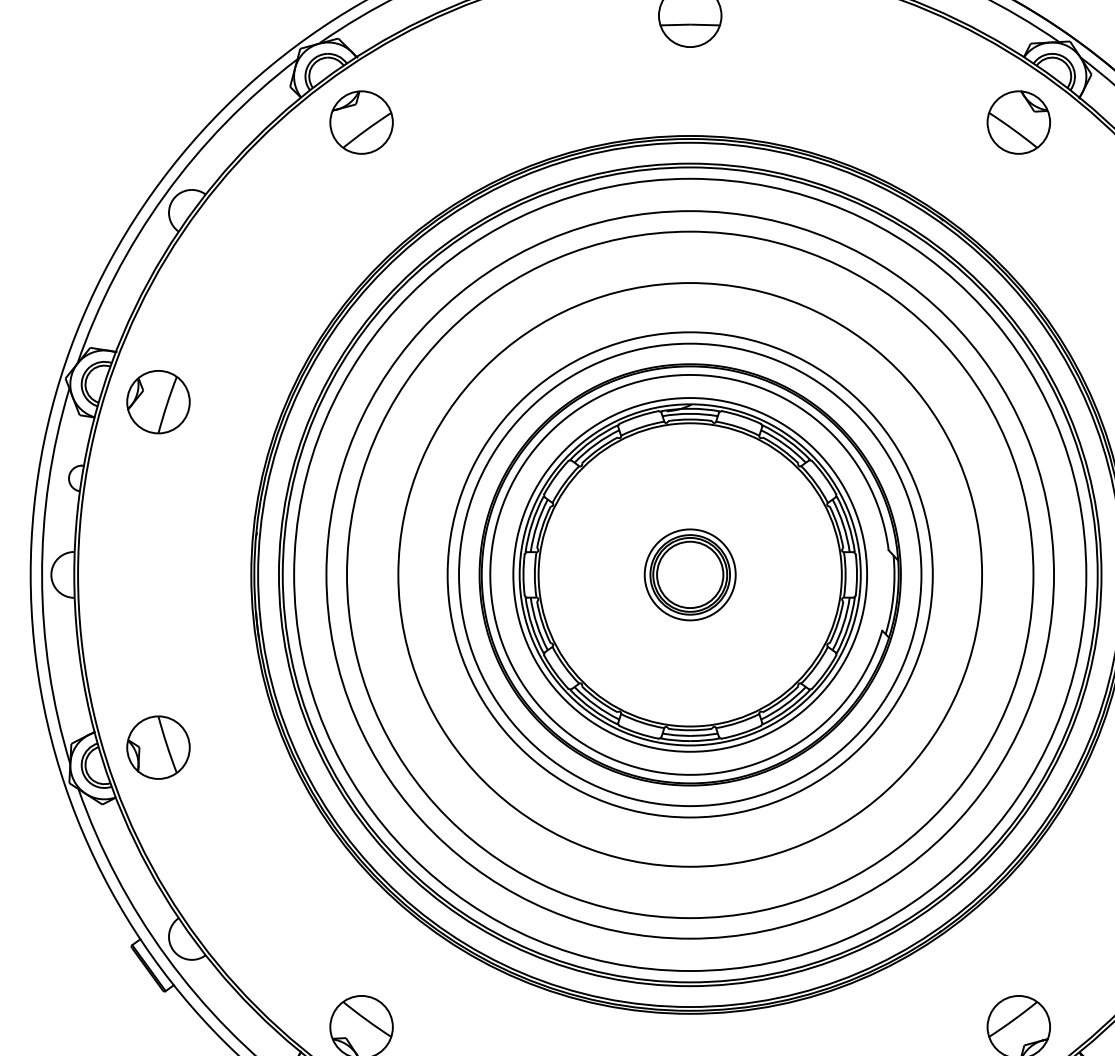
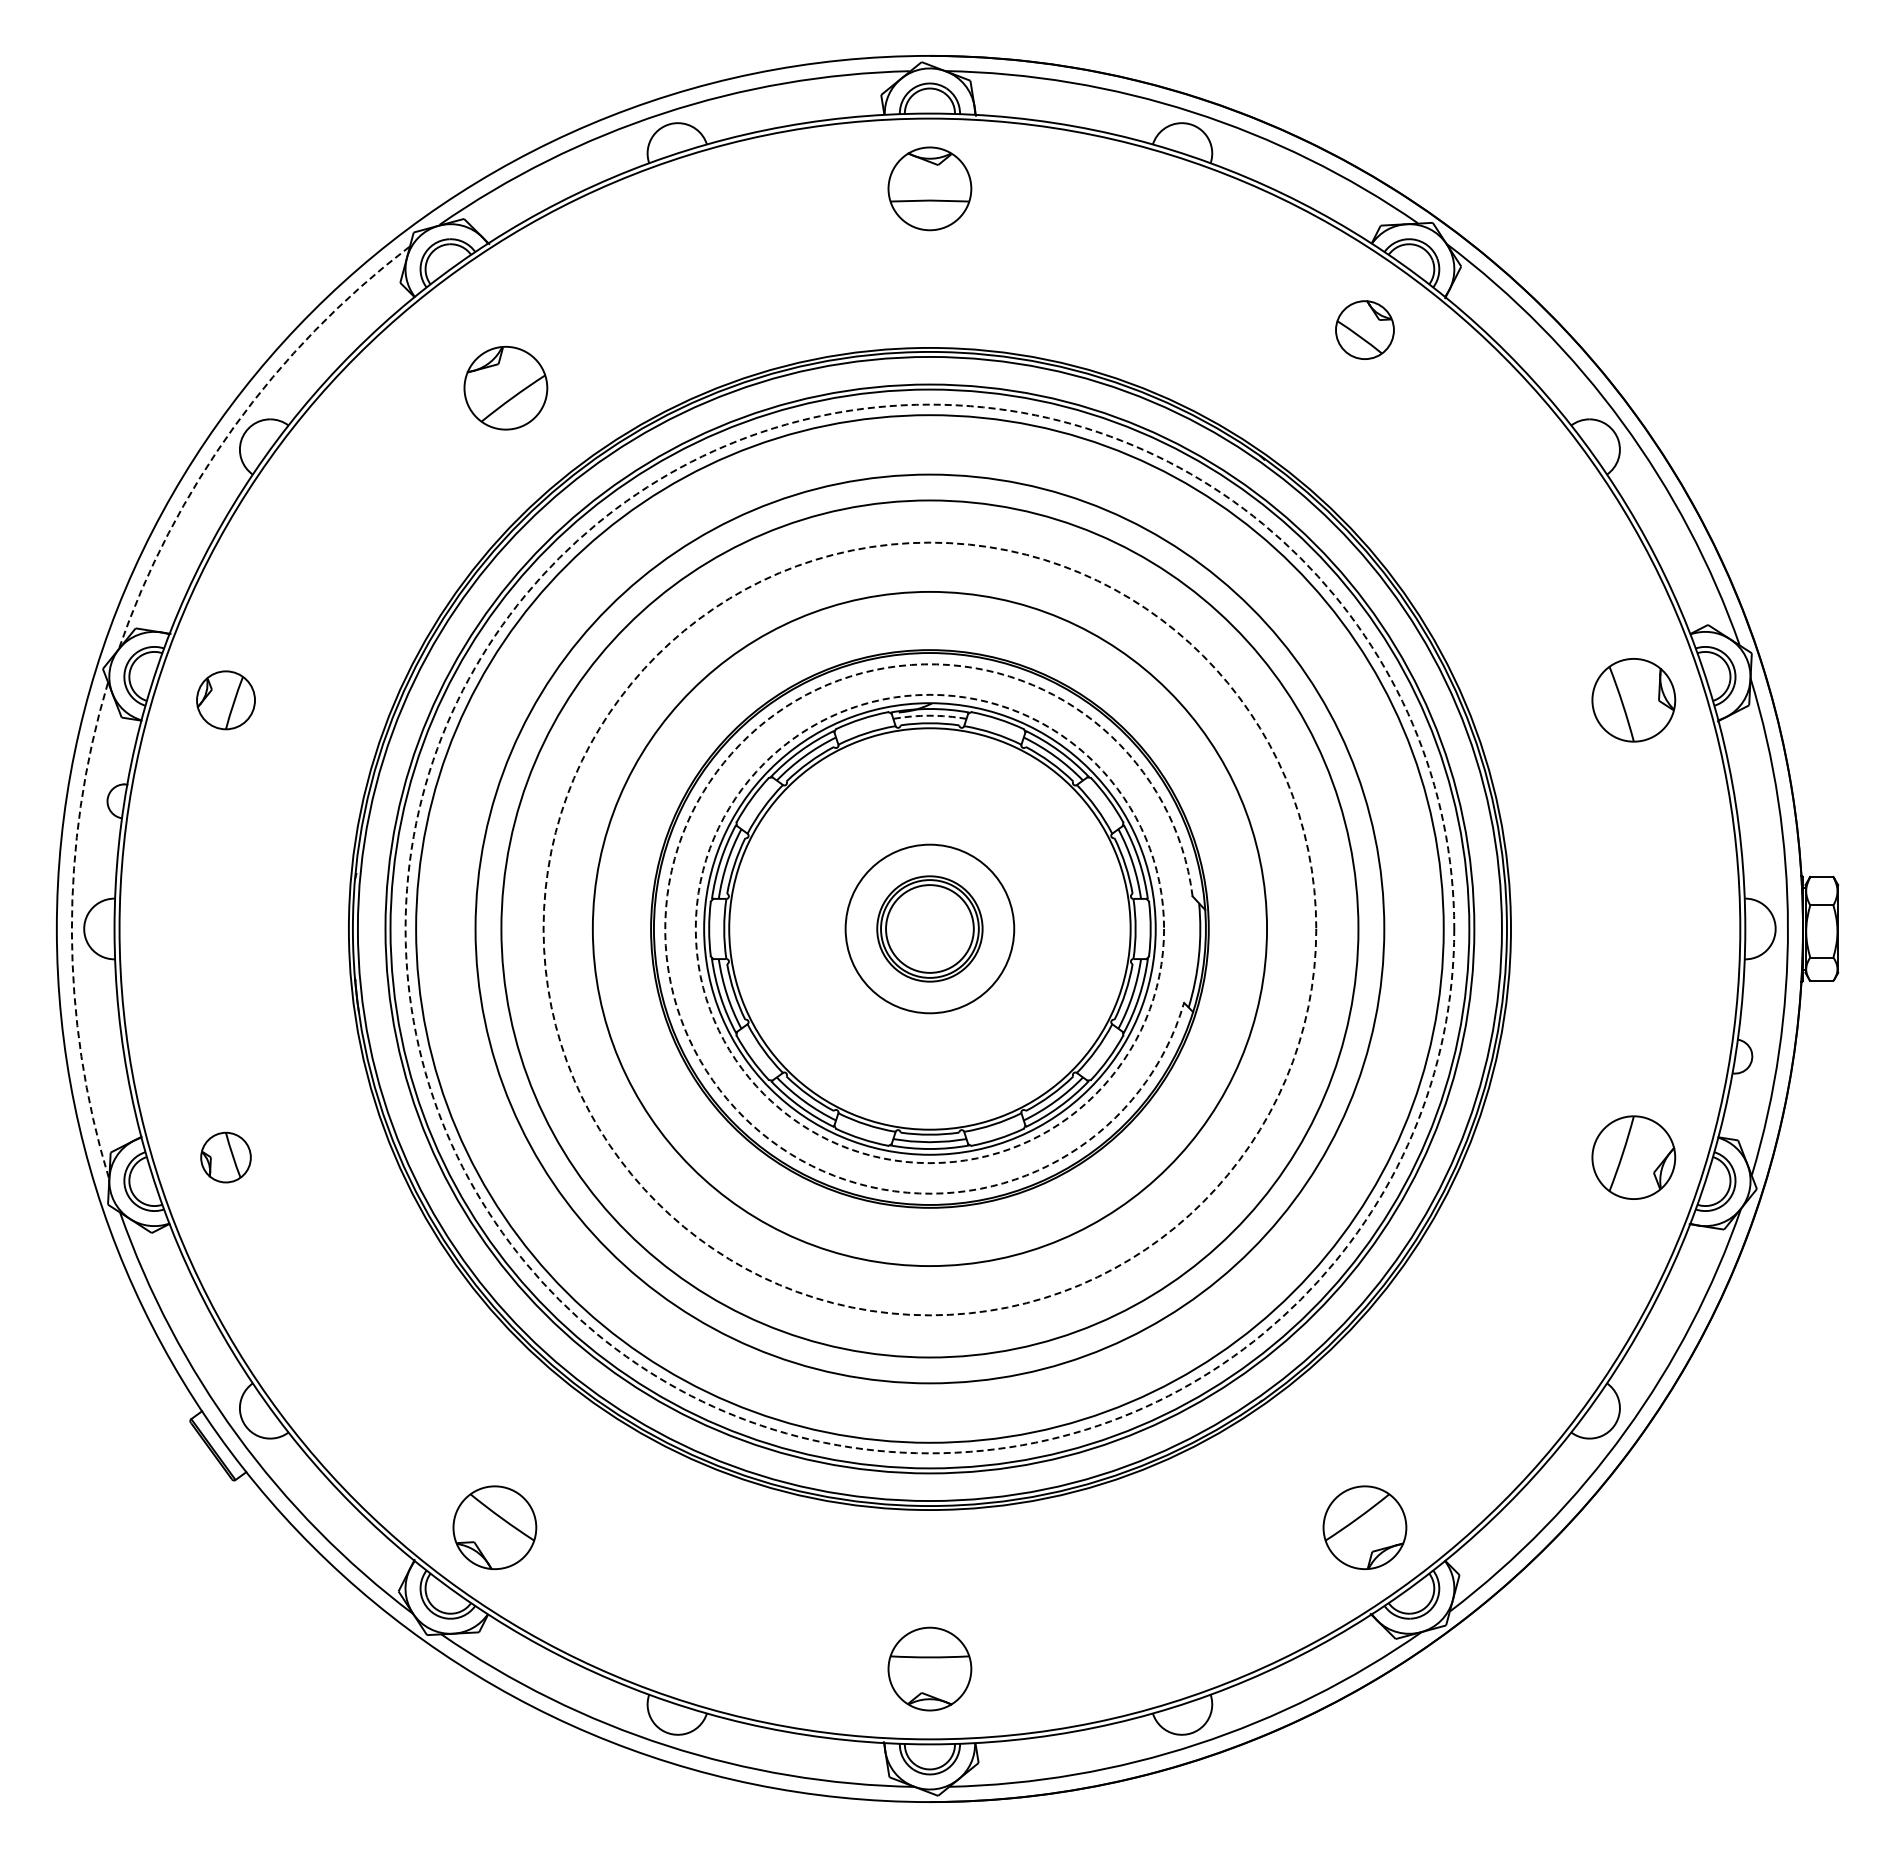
part: (361, 122) -> (505, 387), moved
part: (1018, 122) -> (1364, 329), size x0.7
arc: (164, 195) -> (234, 426), solid -> dashed
part: (158, 402) -> (225, 700), size x0.7
arc: (689, 413) -> (929, 715), solid -> dashed
arc: (491, 558) -> (666, 907), solid -> dashed
circle: (689, 574) -> (929, 928), size x0.7
circle: (689, 574) -> (929, 928), size x1.4
circle: (689, 574) -> (929, 928), size x1.4
circle: (689, 574) -> (929, 928), size x1.6
circle: (689, 574) -> (929, 928), solid -> dashed
circle: (689, 574) -> (929, 928), solid -> dashed
circle: (689, 574) -> (929, 928), solid -> dashed
arc: (41, 576) -> (71, 931), solid -> dashed
part: (158, 747) -> (225, 1157), size x0.6

